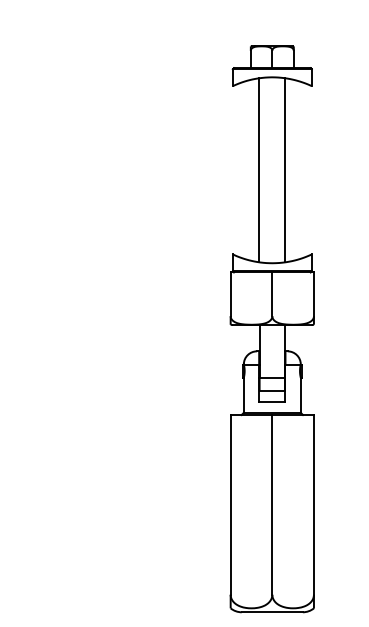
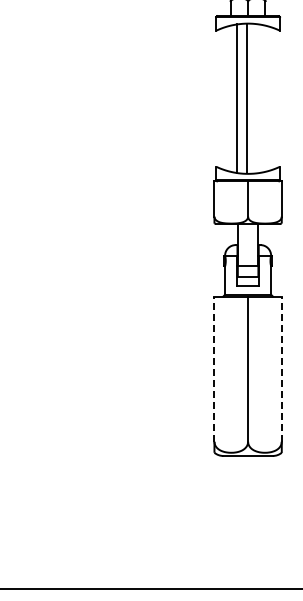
line: (285, 169) -> (246, 98), moved
line: (230, 505) -> (214, 369), solid -> dashed
line: (313, 505) -> (281, 369), solid -> dashed

